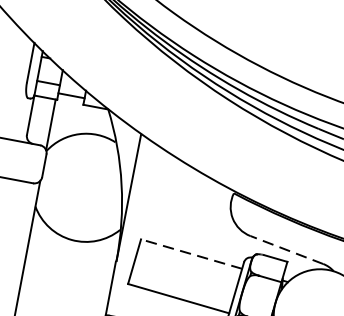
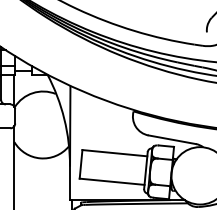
line: (285, 249) -> (171, 139), dashed -> solid
line: (190, 254) -> (114, 153), dashed -> solid

